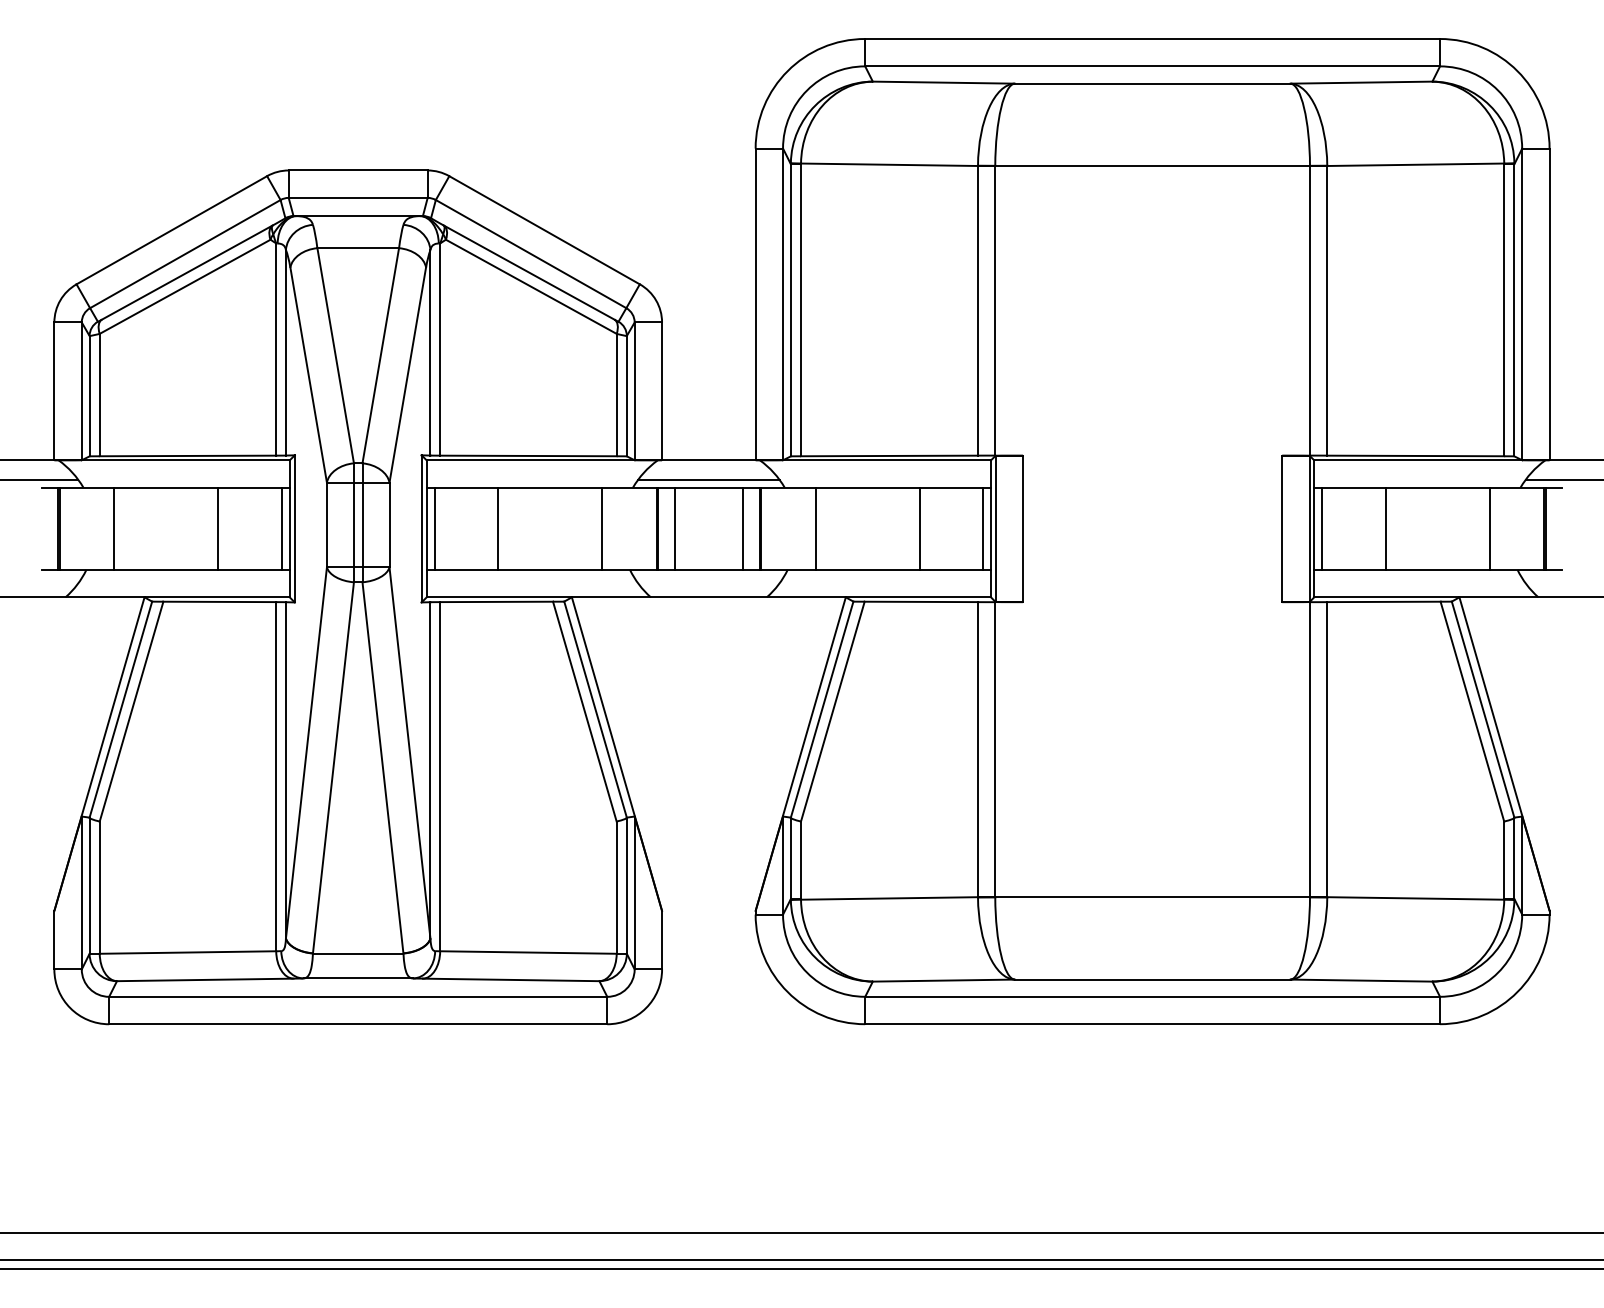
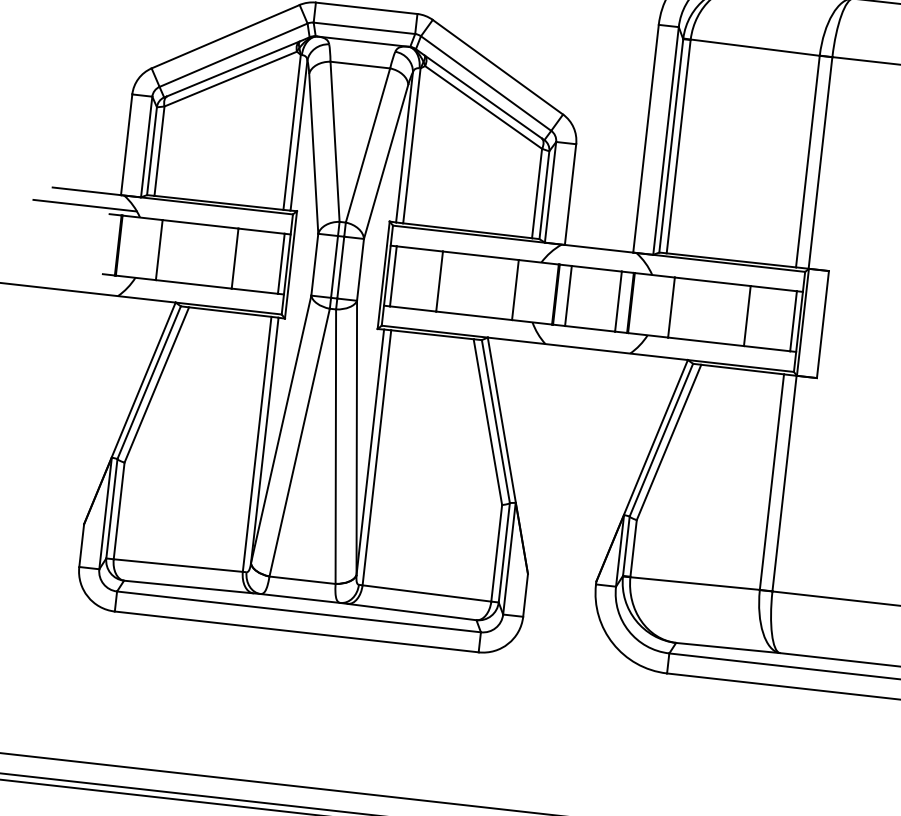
line: (708, 480) -> (597, 263), removed

